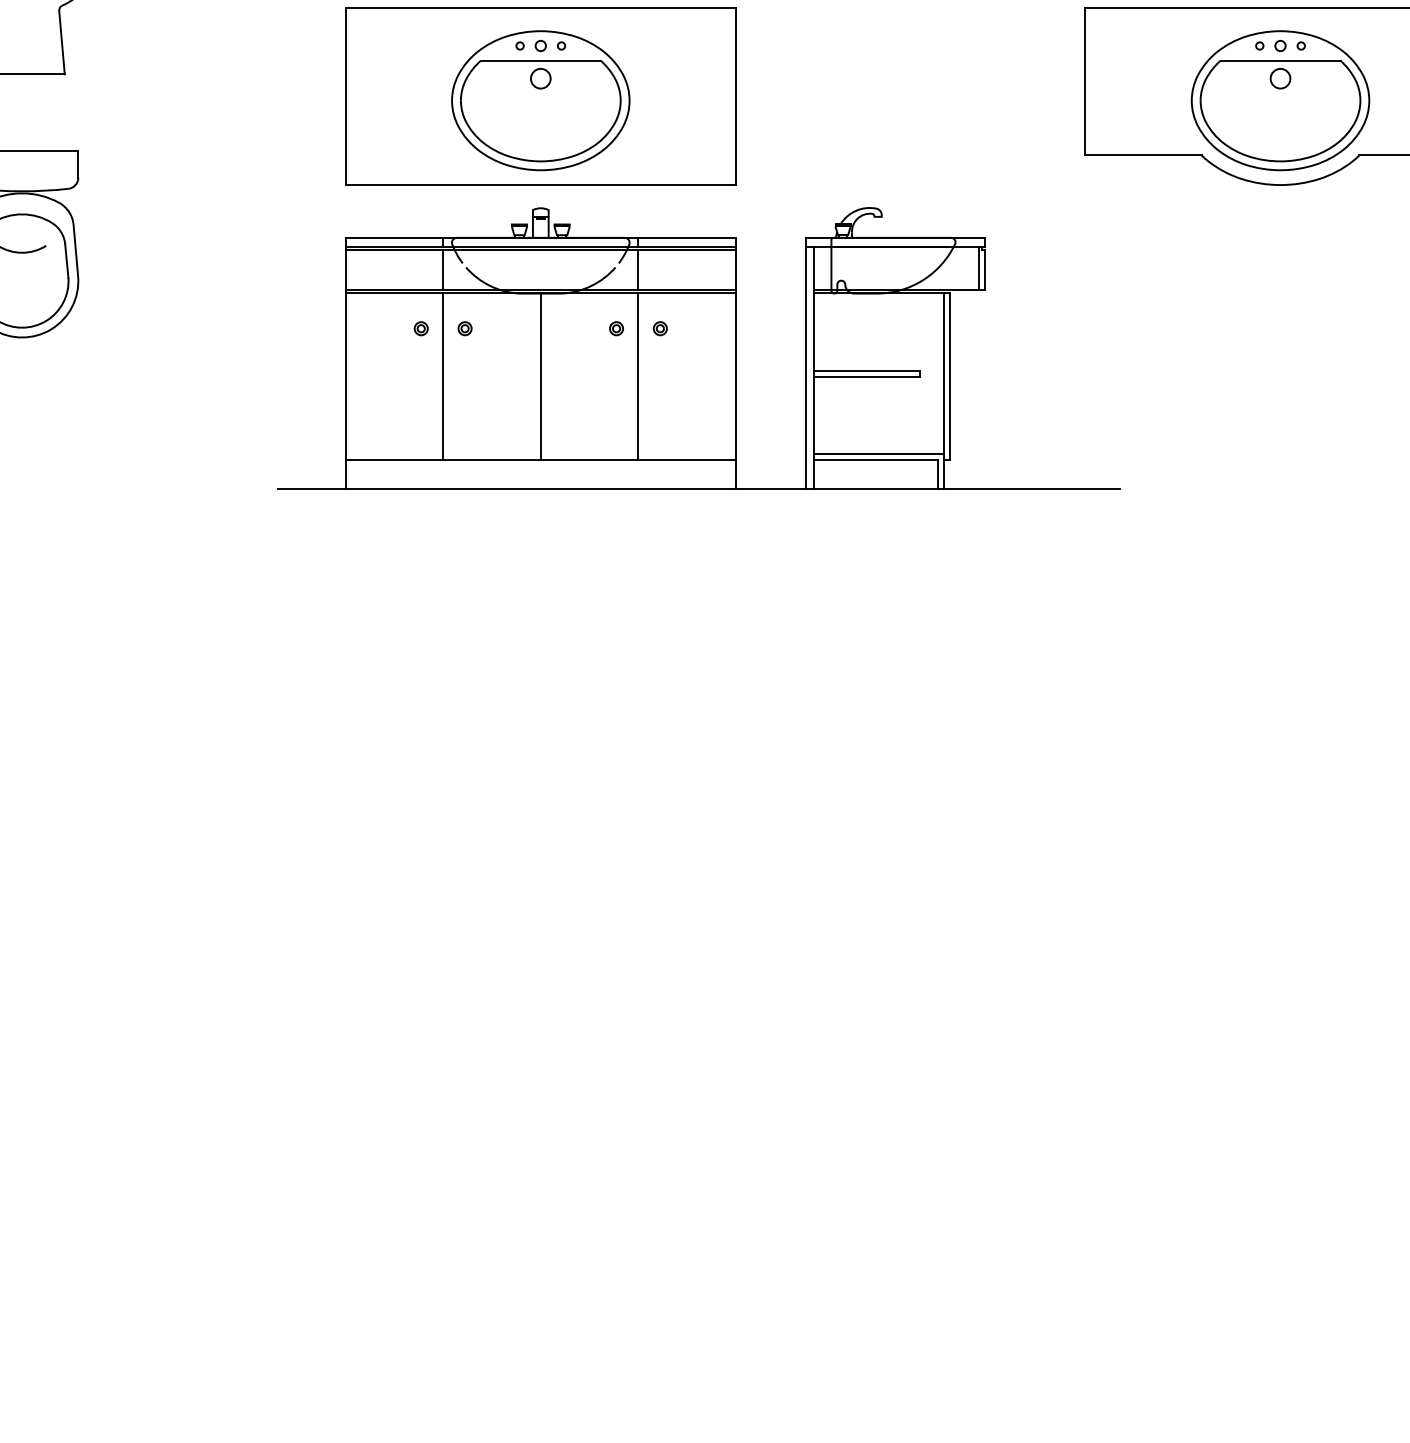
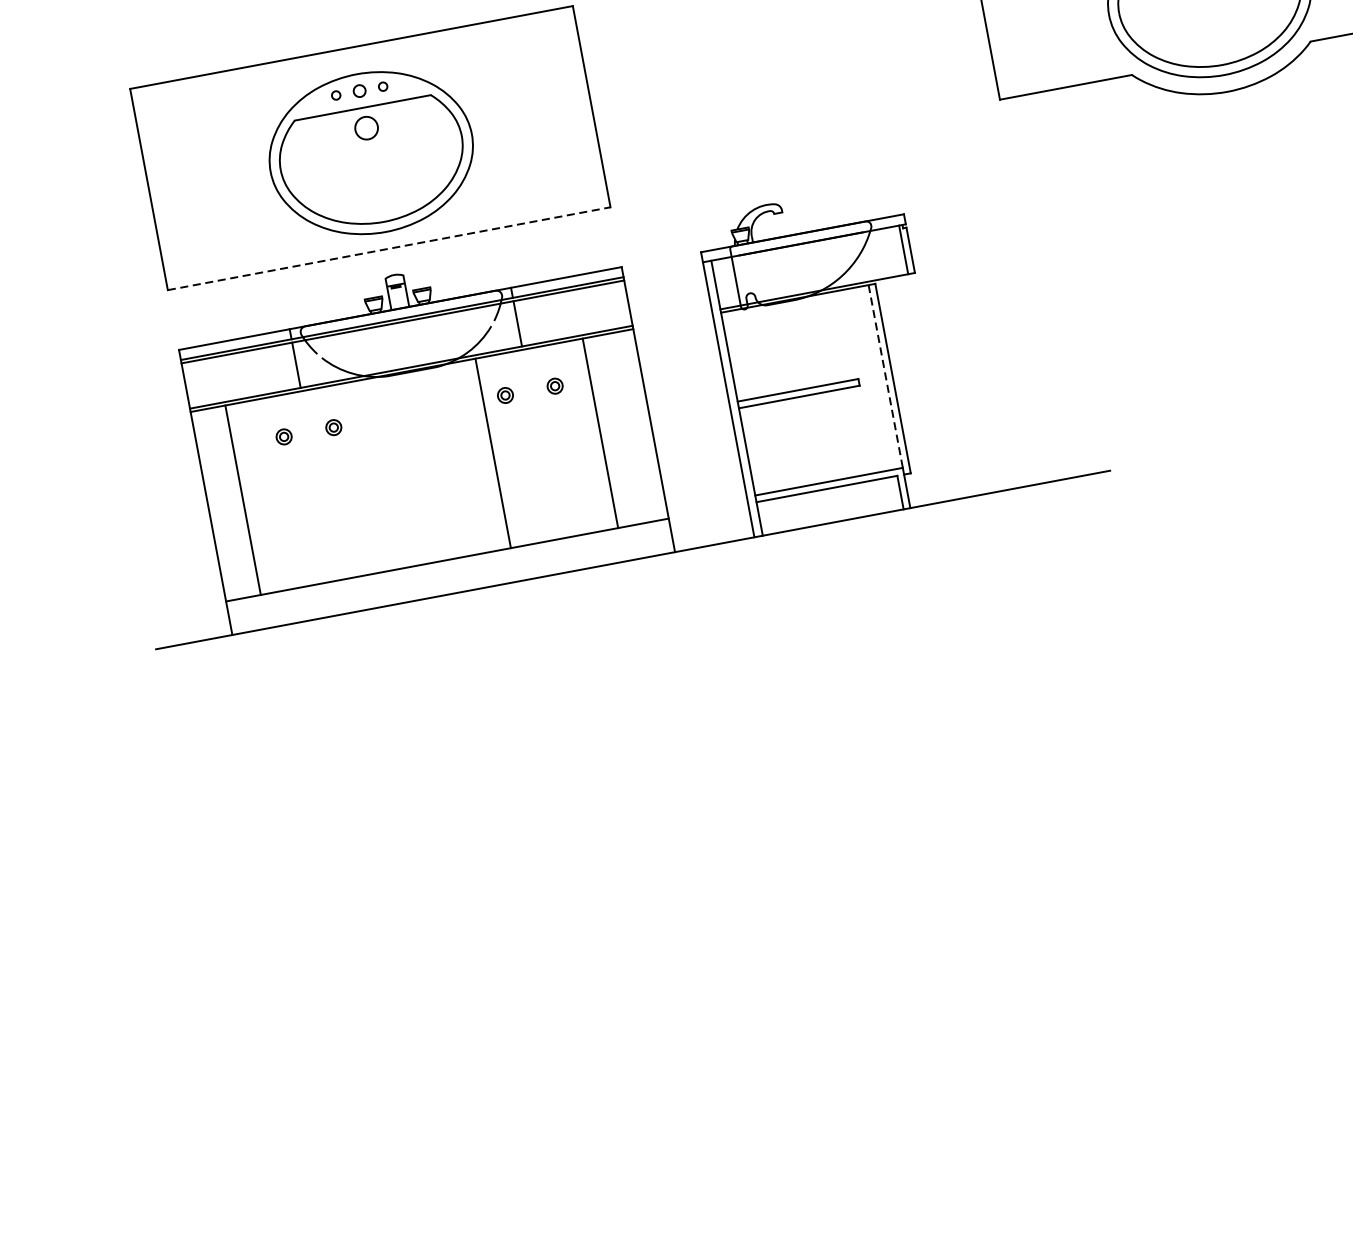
line: (541, 185) -> (390, 249), solid -> dashed
line: (943, 373) -> (885, 376), solid -> dashed
line: (443, 375) -> (243, 499), moved
line: (540, 375) -> (492, 452), moved
line: (638, 375) -> (600, 432), moved

